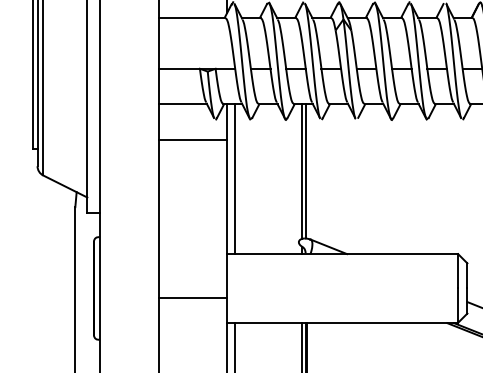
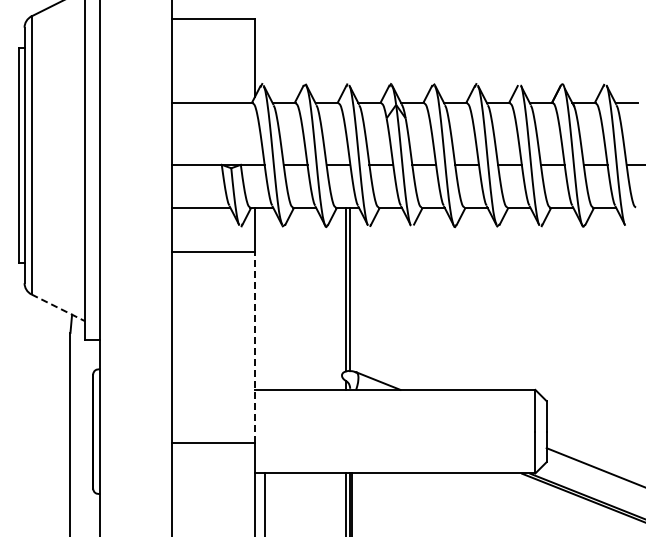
line: (235, 178) -> (264, 298), removed
line: (65, 186) -> (58, 307), solid -> dashed
line: (227, 219) -> (255, 347), solid -> dashed

